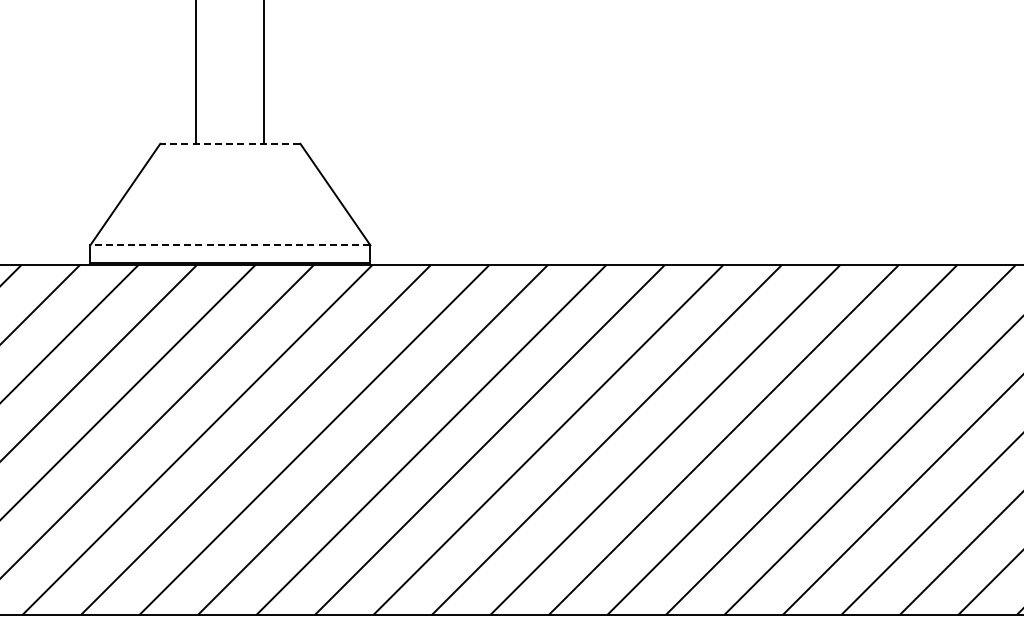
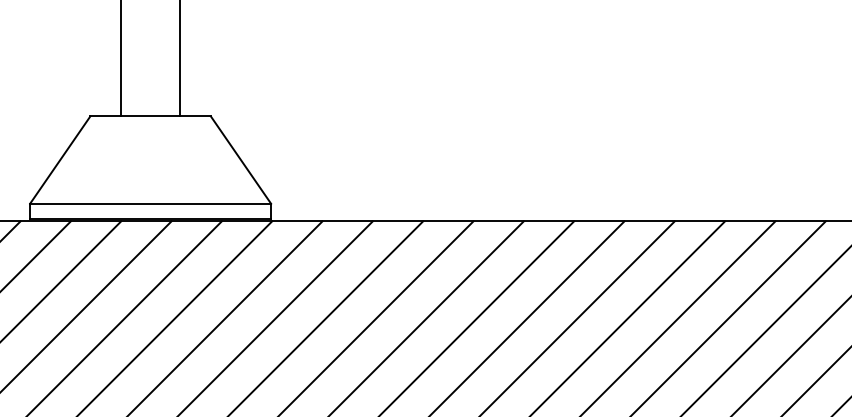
line: (229, 143) -> (149, 116), dashed -> solid
line: (229, 245) -> (149, 203), dashed -> solid

